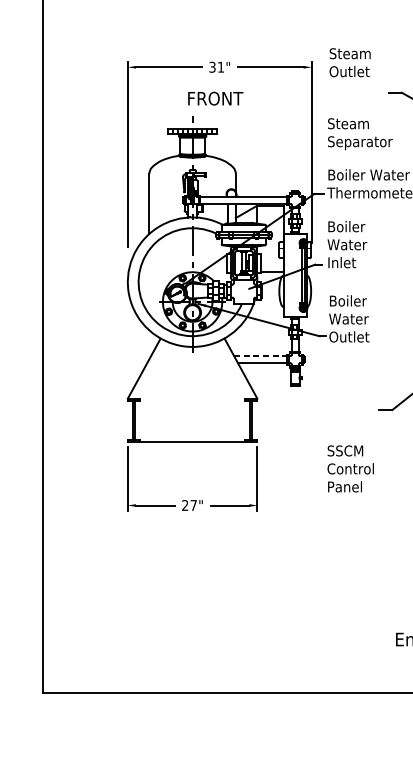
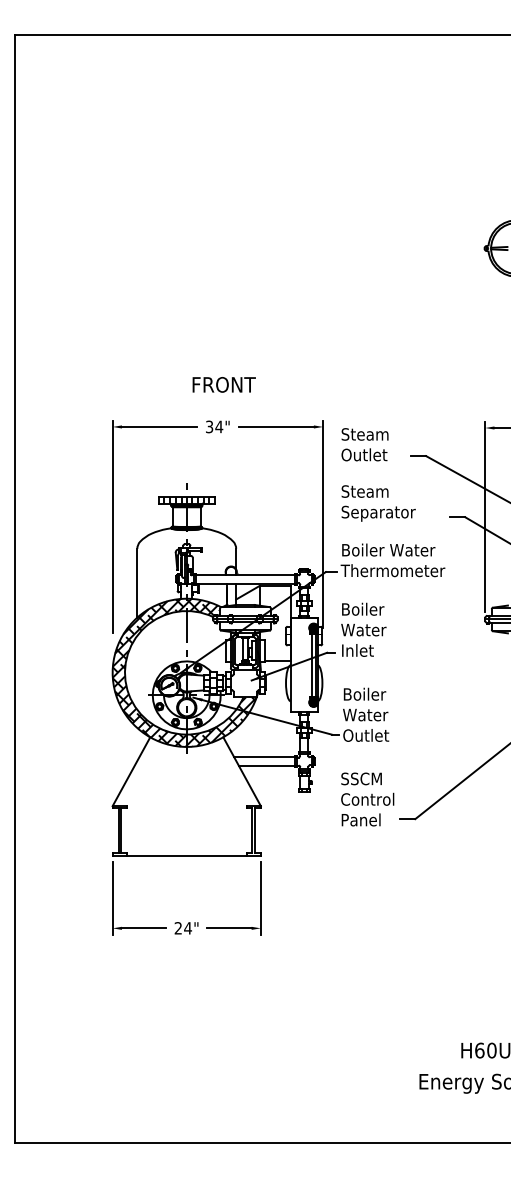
text: (349, 62) -> (364, 444), moved
text: (221, 66) -> (219, 426), 31" -> 34"
text: (215, 98) -> (223, 384), moved
hatch: (190, 281) -> (184, 672), added
line: (261, 356) -> (265, 757), dashed -> solid
text: (350, 468) -> (367, 799), moved
text: (193, 505) -> (187, 928), 27" -> 24"

